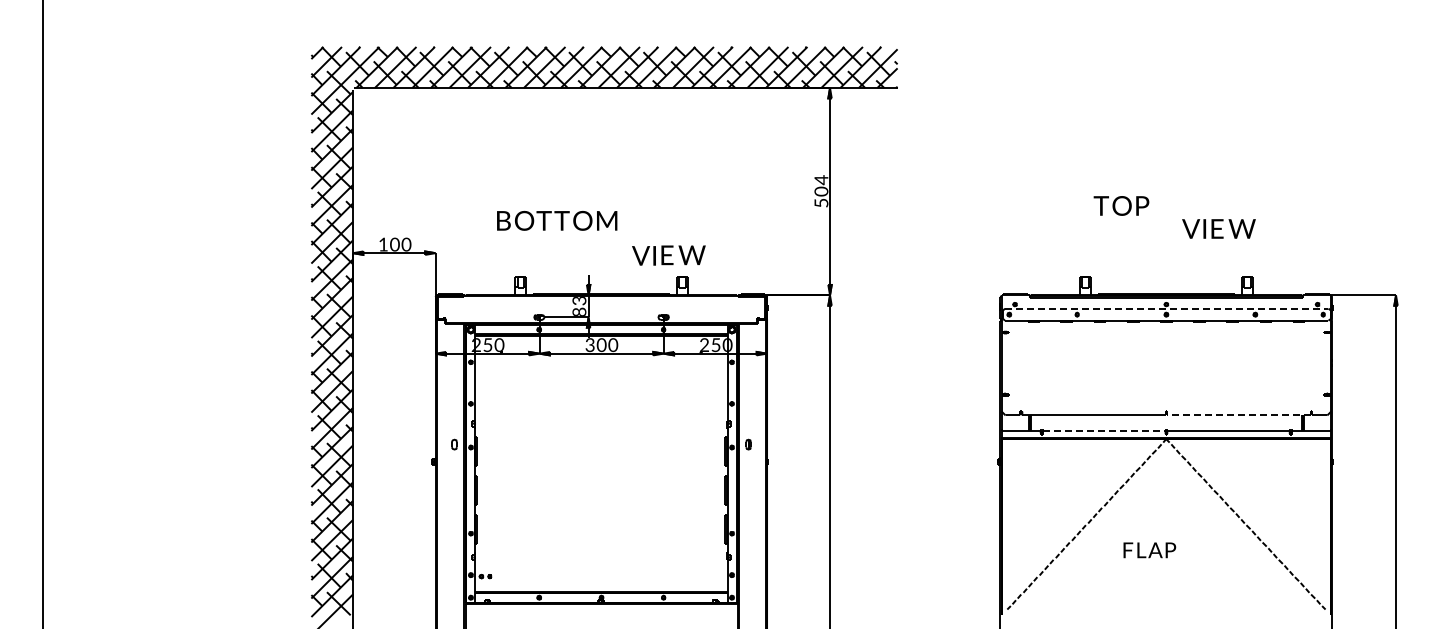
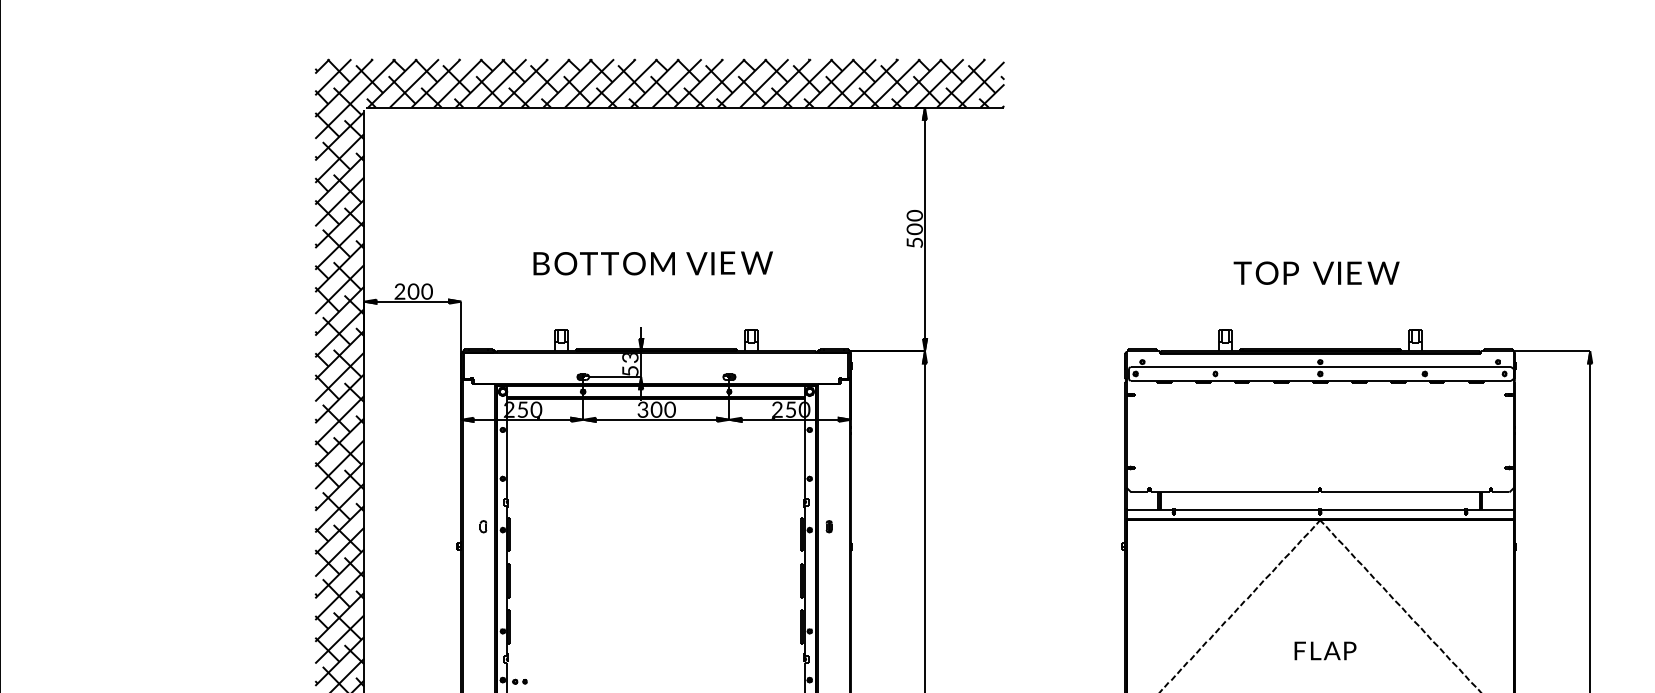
text: (821, 180) -> (914, 216), 4 -> 0
text: (1121, 205) -> (1266, 272), moved
text: (1218, 228) -> (1355, 272), moved
text: (382, 244) -> (398, 291), 1 -> 2
text: (668, 255) -> (729, 263), moved
line: (1166, 308) -> (1320, 366), dashed -> solid
text: (579, 311) -> (630, 370), 8 -> 5
line: (1238, 415) -> (1405, 492), dashed -> solid
line: (1104, 430) -> (1247, 510), dashed -> solid
text: (1149, 550) -> (1325, 651), moved

